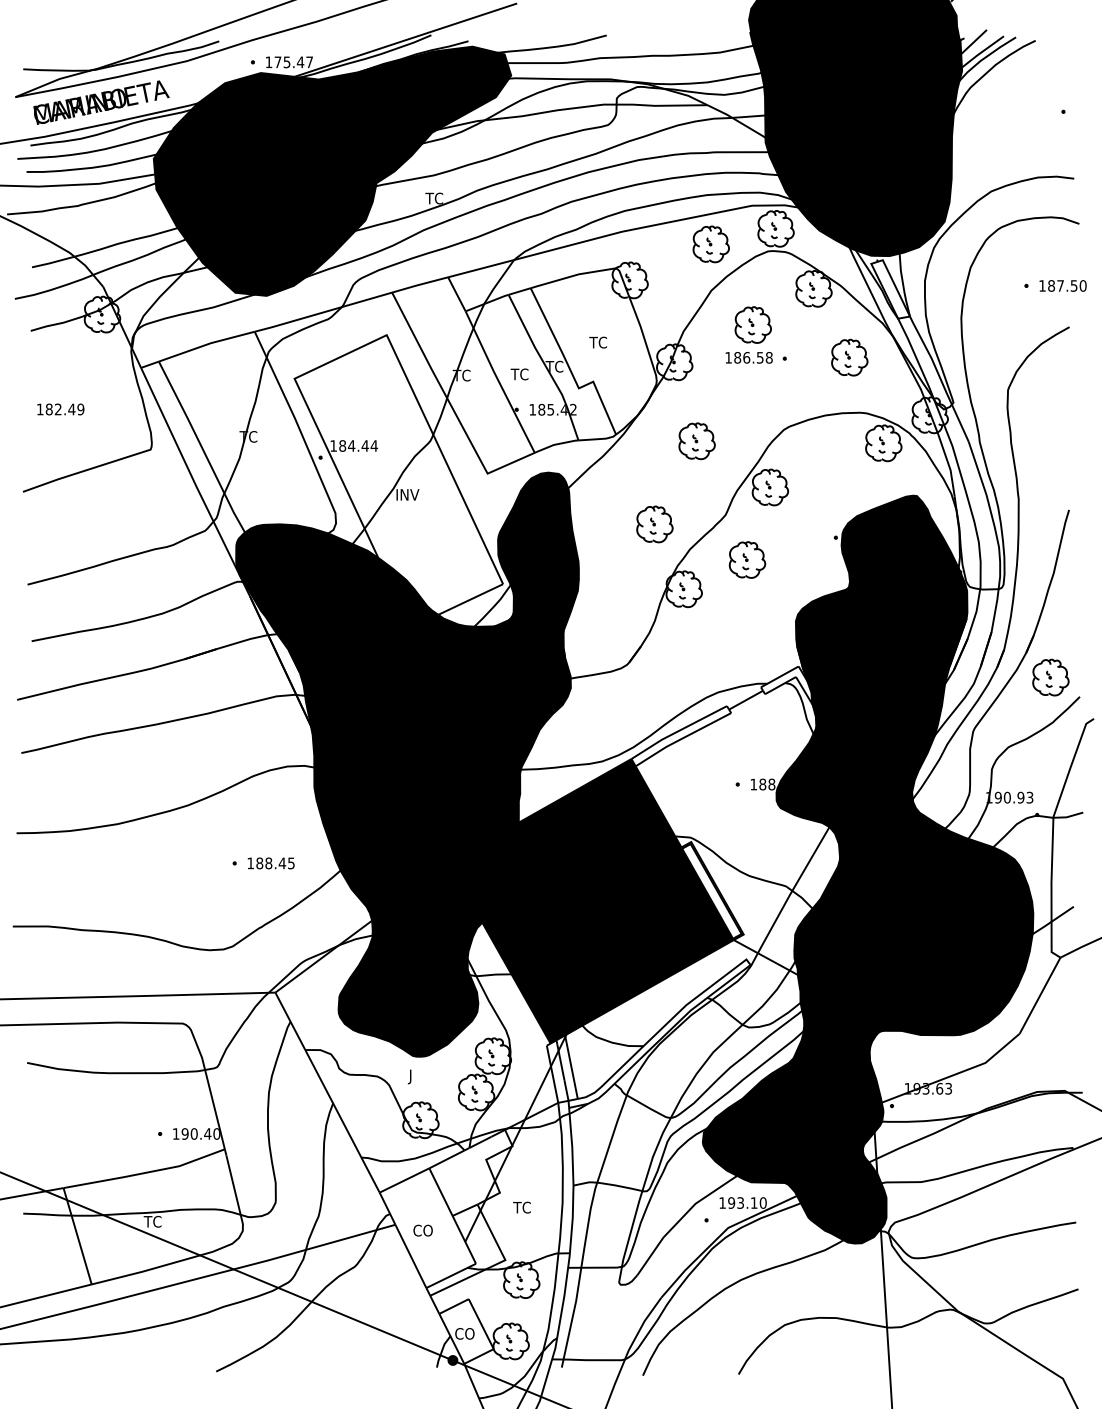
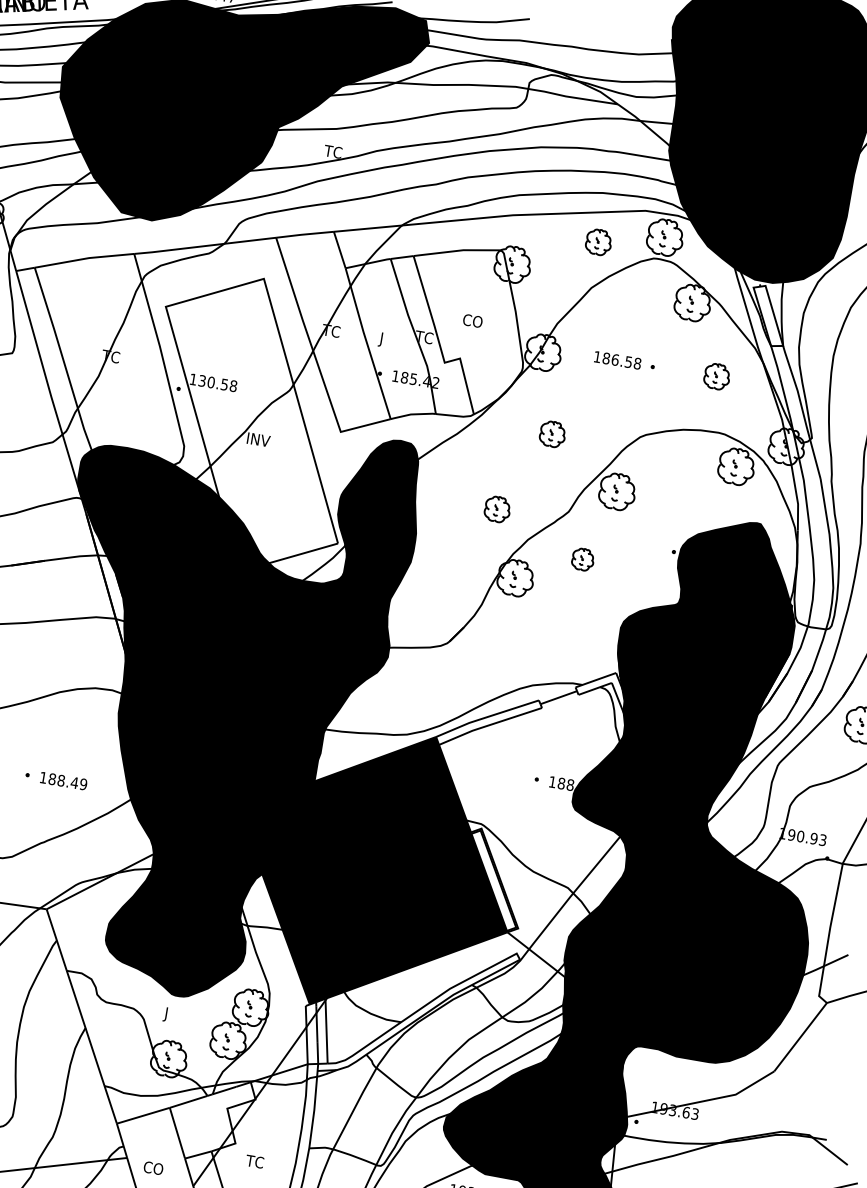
part: (710, 244) -> (598, 242), size x0.7
part: (752, 324) -> (626, 328), removed
text: (599, 342) -> (472, 320), TC -> CO
part: (849, 357) -> (716, 376), size x0.7
text: (519, 375) -> (388, 340), TC -> J
part: (696, 441) -> (552, 434), size x0.7
text: (358, 445) -> (218, 383), 184.44 -> 130.58
part: (654, 524) -> (497, 509), size x0.7
part: (747, 559) -> (583, 559), size x0.6
text: (290, 862) -> (82, 783), 188.45 -> 188.49

